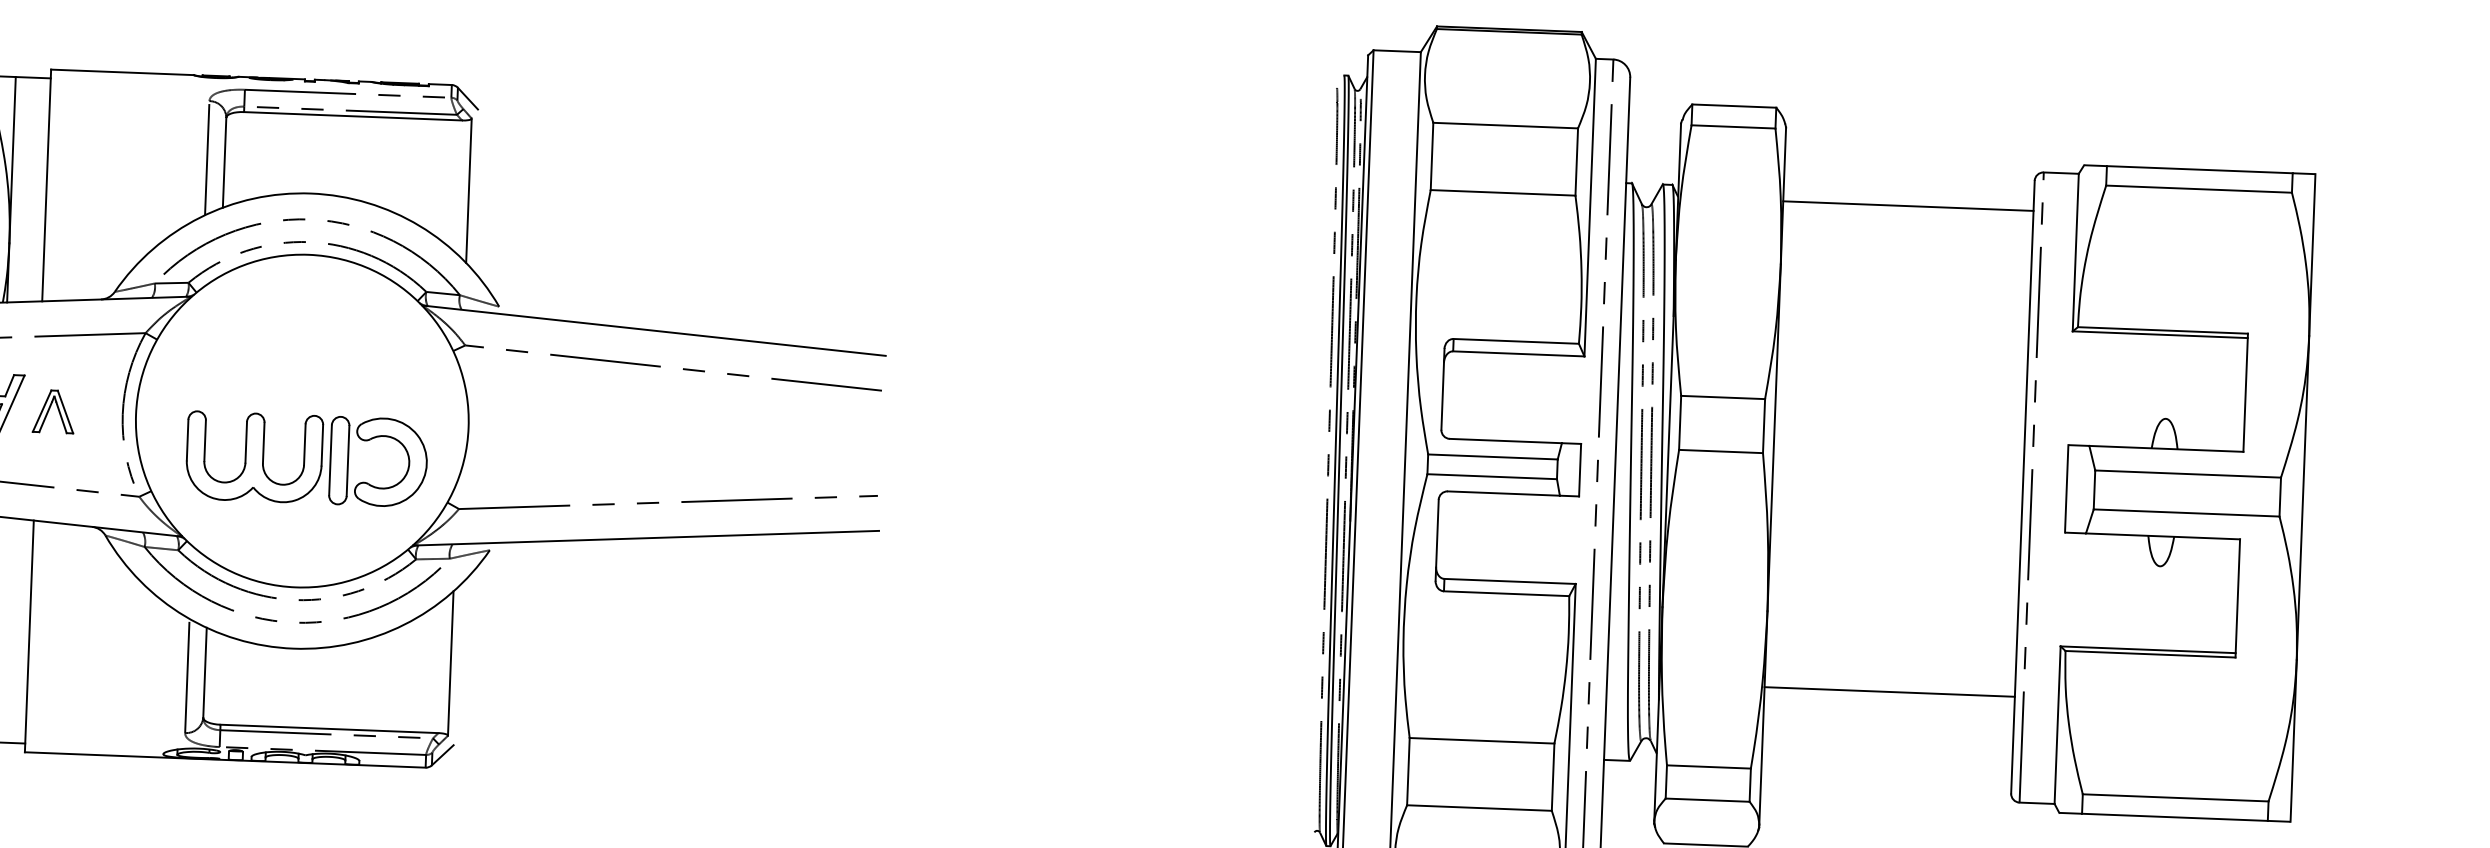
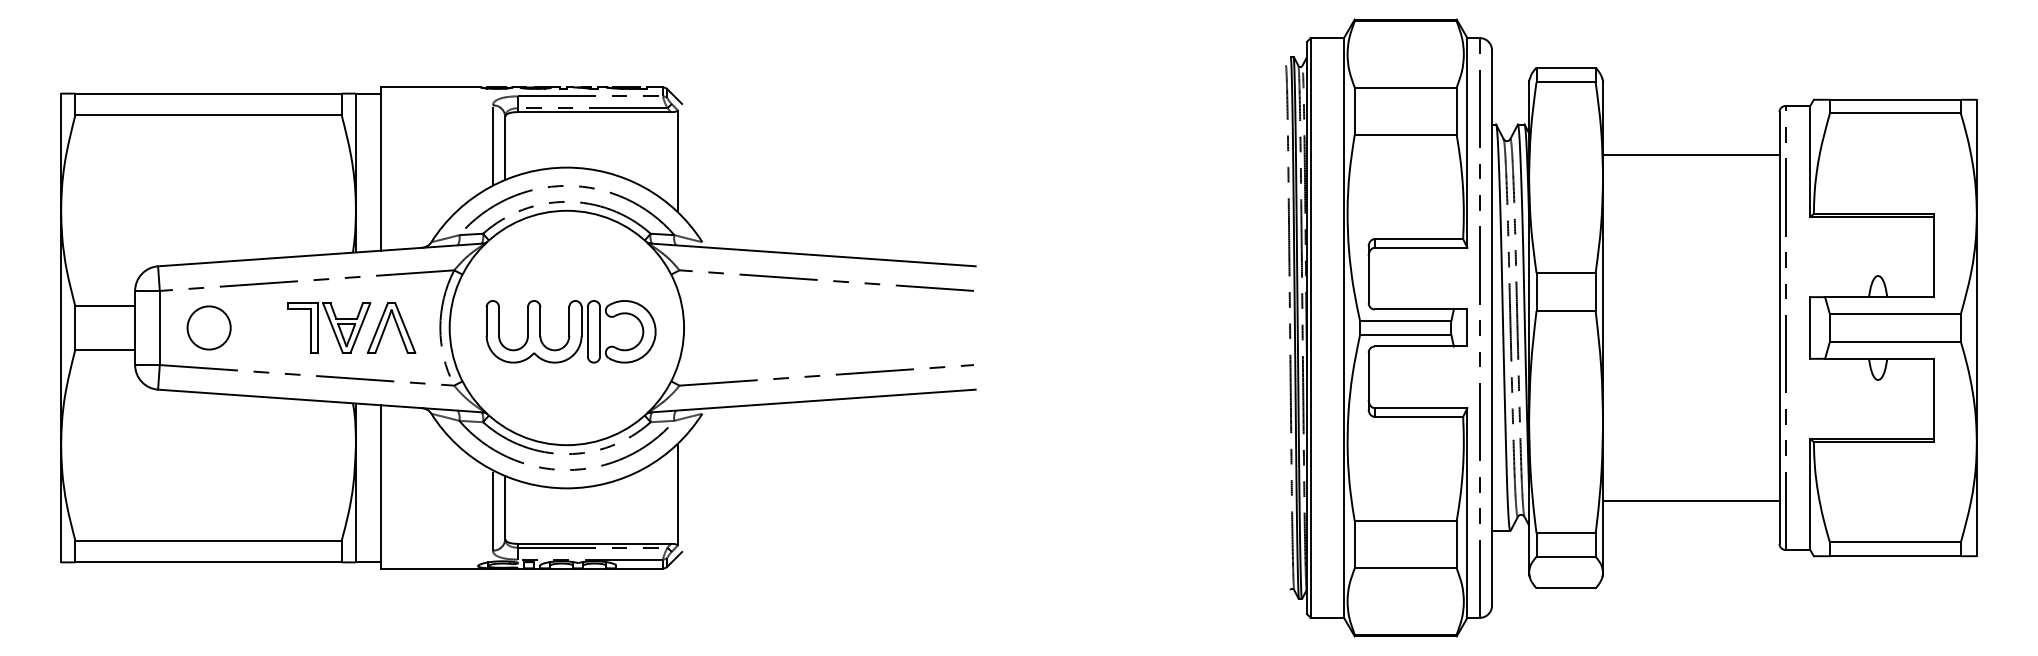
line: (1908, 206) -> (1691, 155), moved
part: (53, 410) -> (391, 327), size x1.67
part: (305, 458) -> (570, 331), moved
line: (1890, 691) -> (1691, 500), moved

